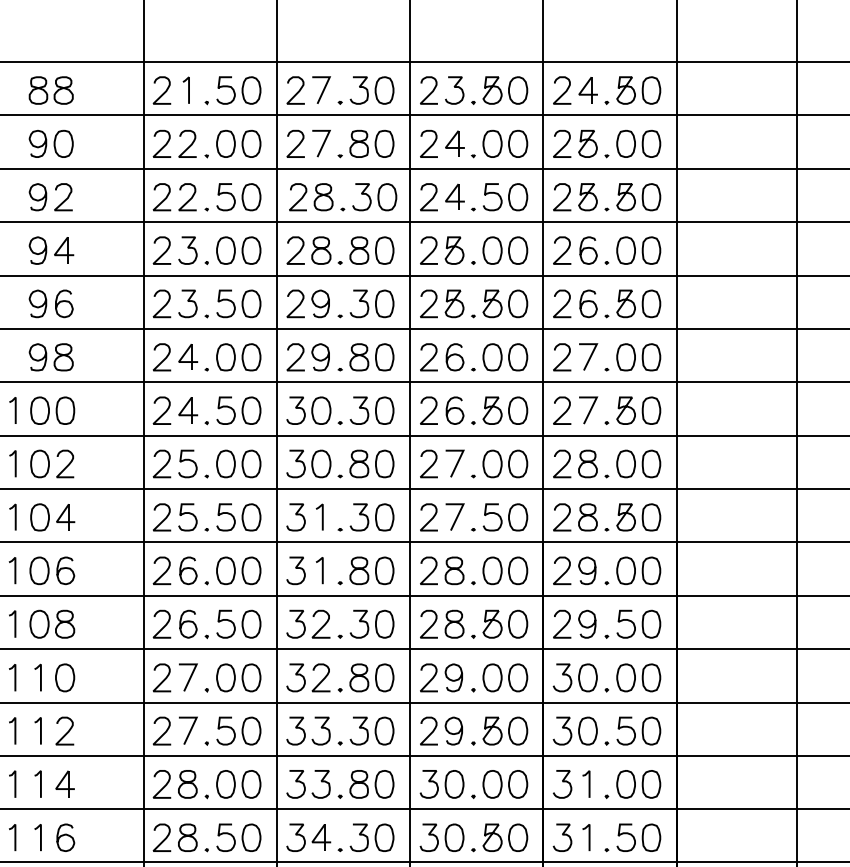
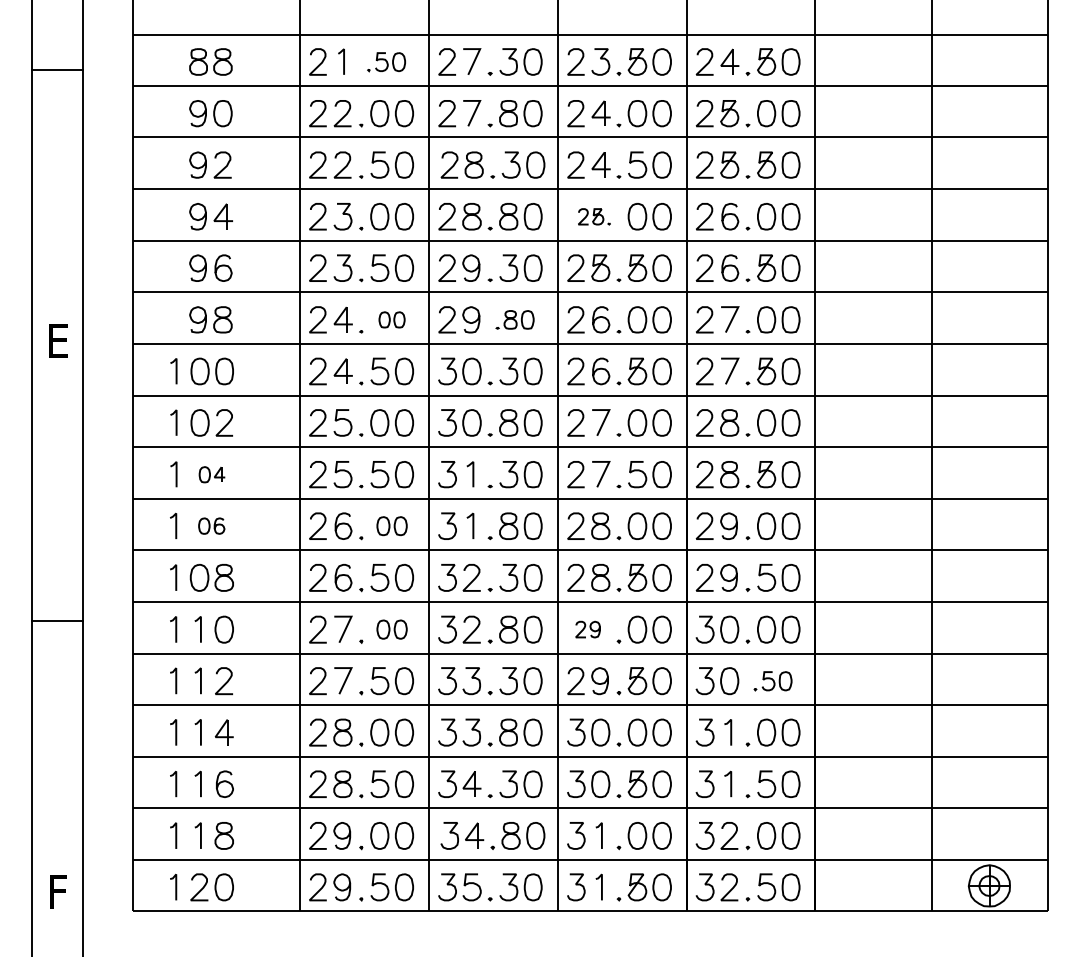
part: (232, 91) -> (386, 62), size x0.7
part: (448, 250) -> (594, 216), size x0.6
part: (238, 356) -> (391, 319), size x0.6
part: (365, 356) -> (514, 319), size x0.7
part: (51, 517) -> (211, 474), size x0.6
part: (51, 570) -> (211, 525), size x0.6
part: (238, 570) -> (391, 525), size x0.7
part: (238, 677) -> (391, 629), size x0.7
part: (440, 677) -> (587, 629), size x0.6
part: (632, 731) -> (772, 681), size x0.7

